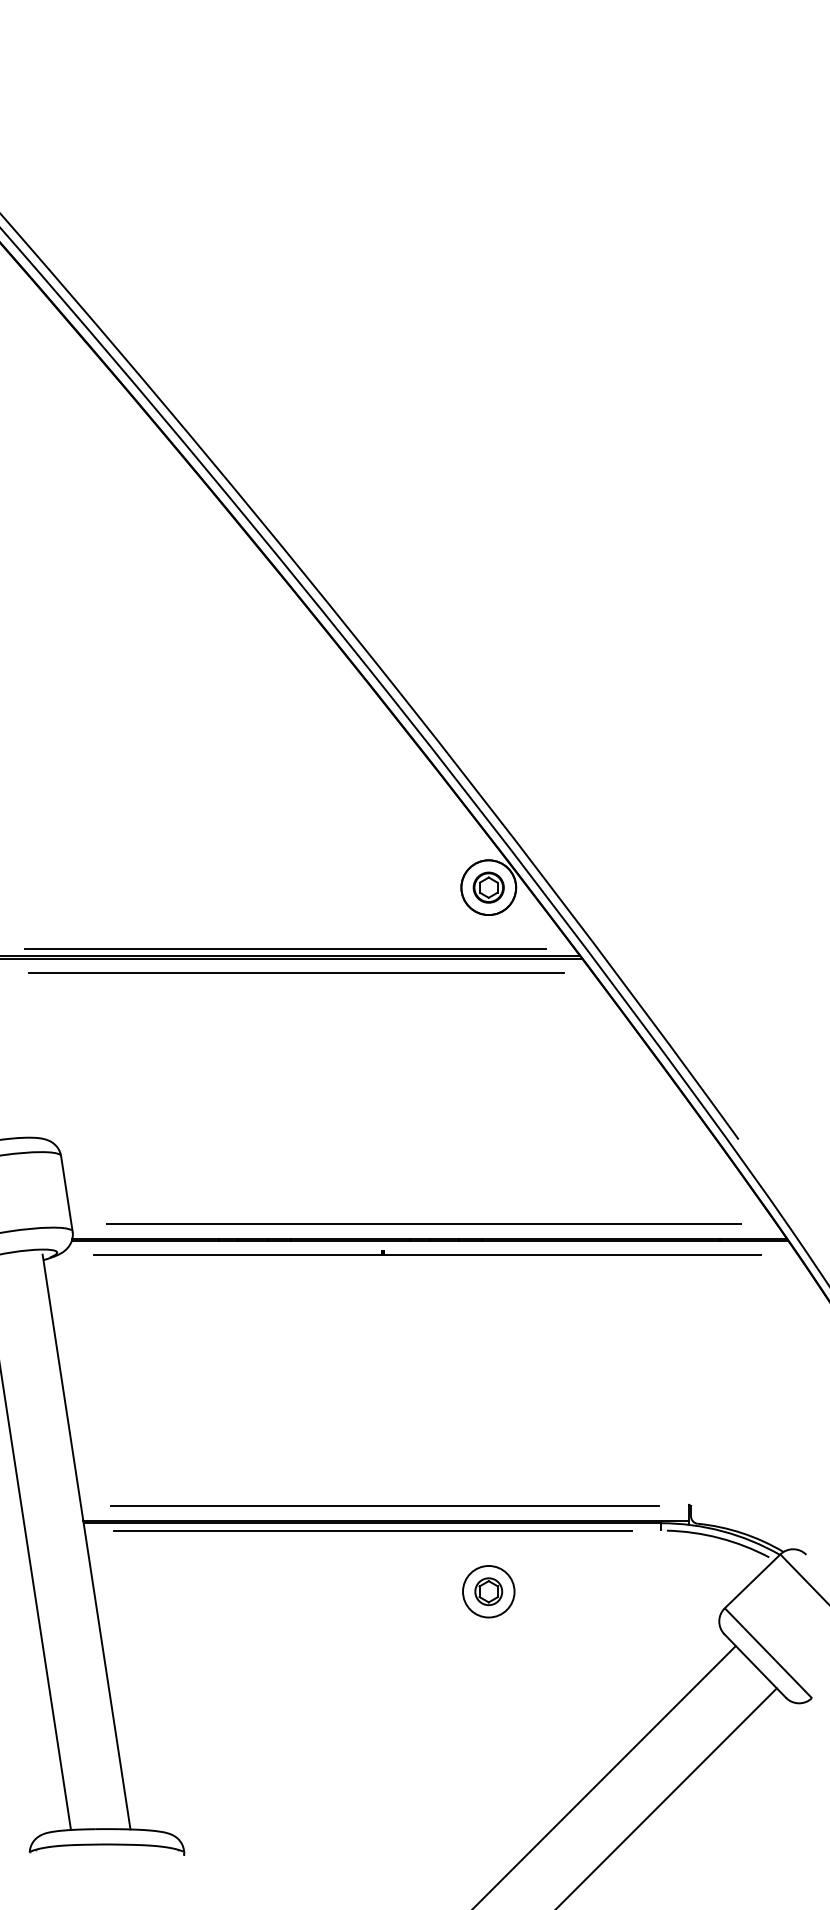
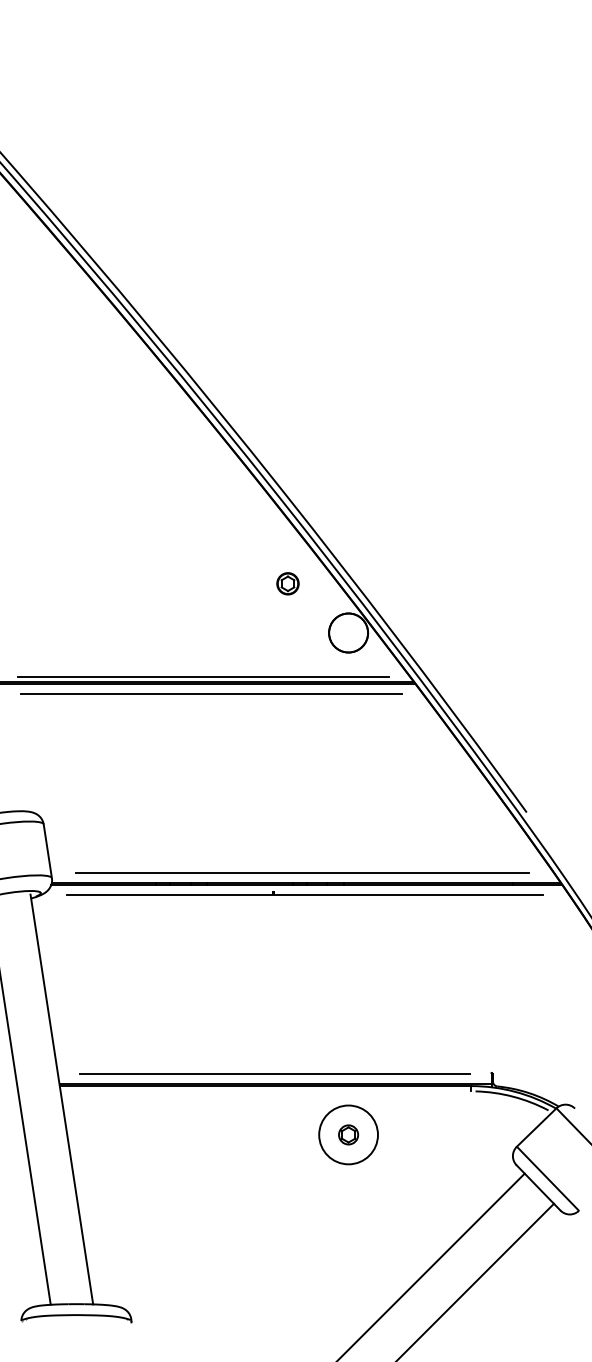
part: (488, 887) -> (287, 583), moved
line: (372, 1530) -> (265, 1091), removed
circle: (488, 1591) -> (348, 1134), size x1.6

